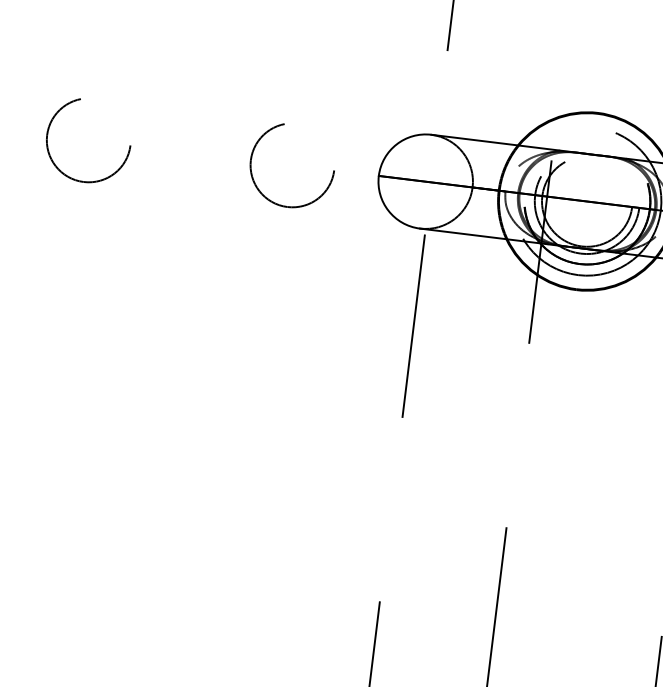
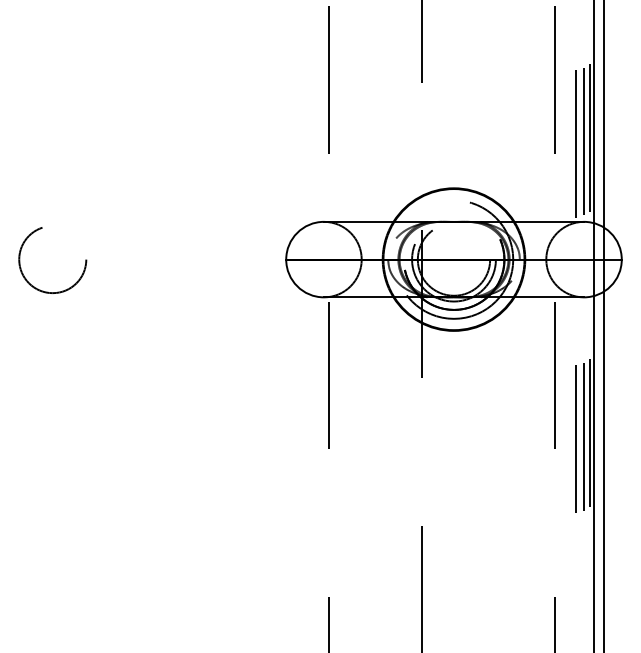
circle: (292, 166) -> (216, 260), removed

